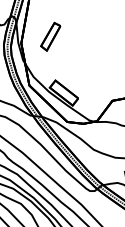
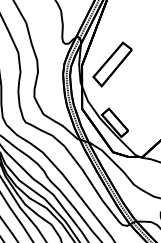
part: (50, 36) -> (112, 64), size x1.67

